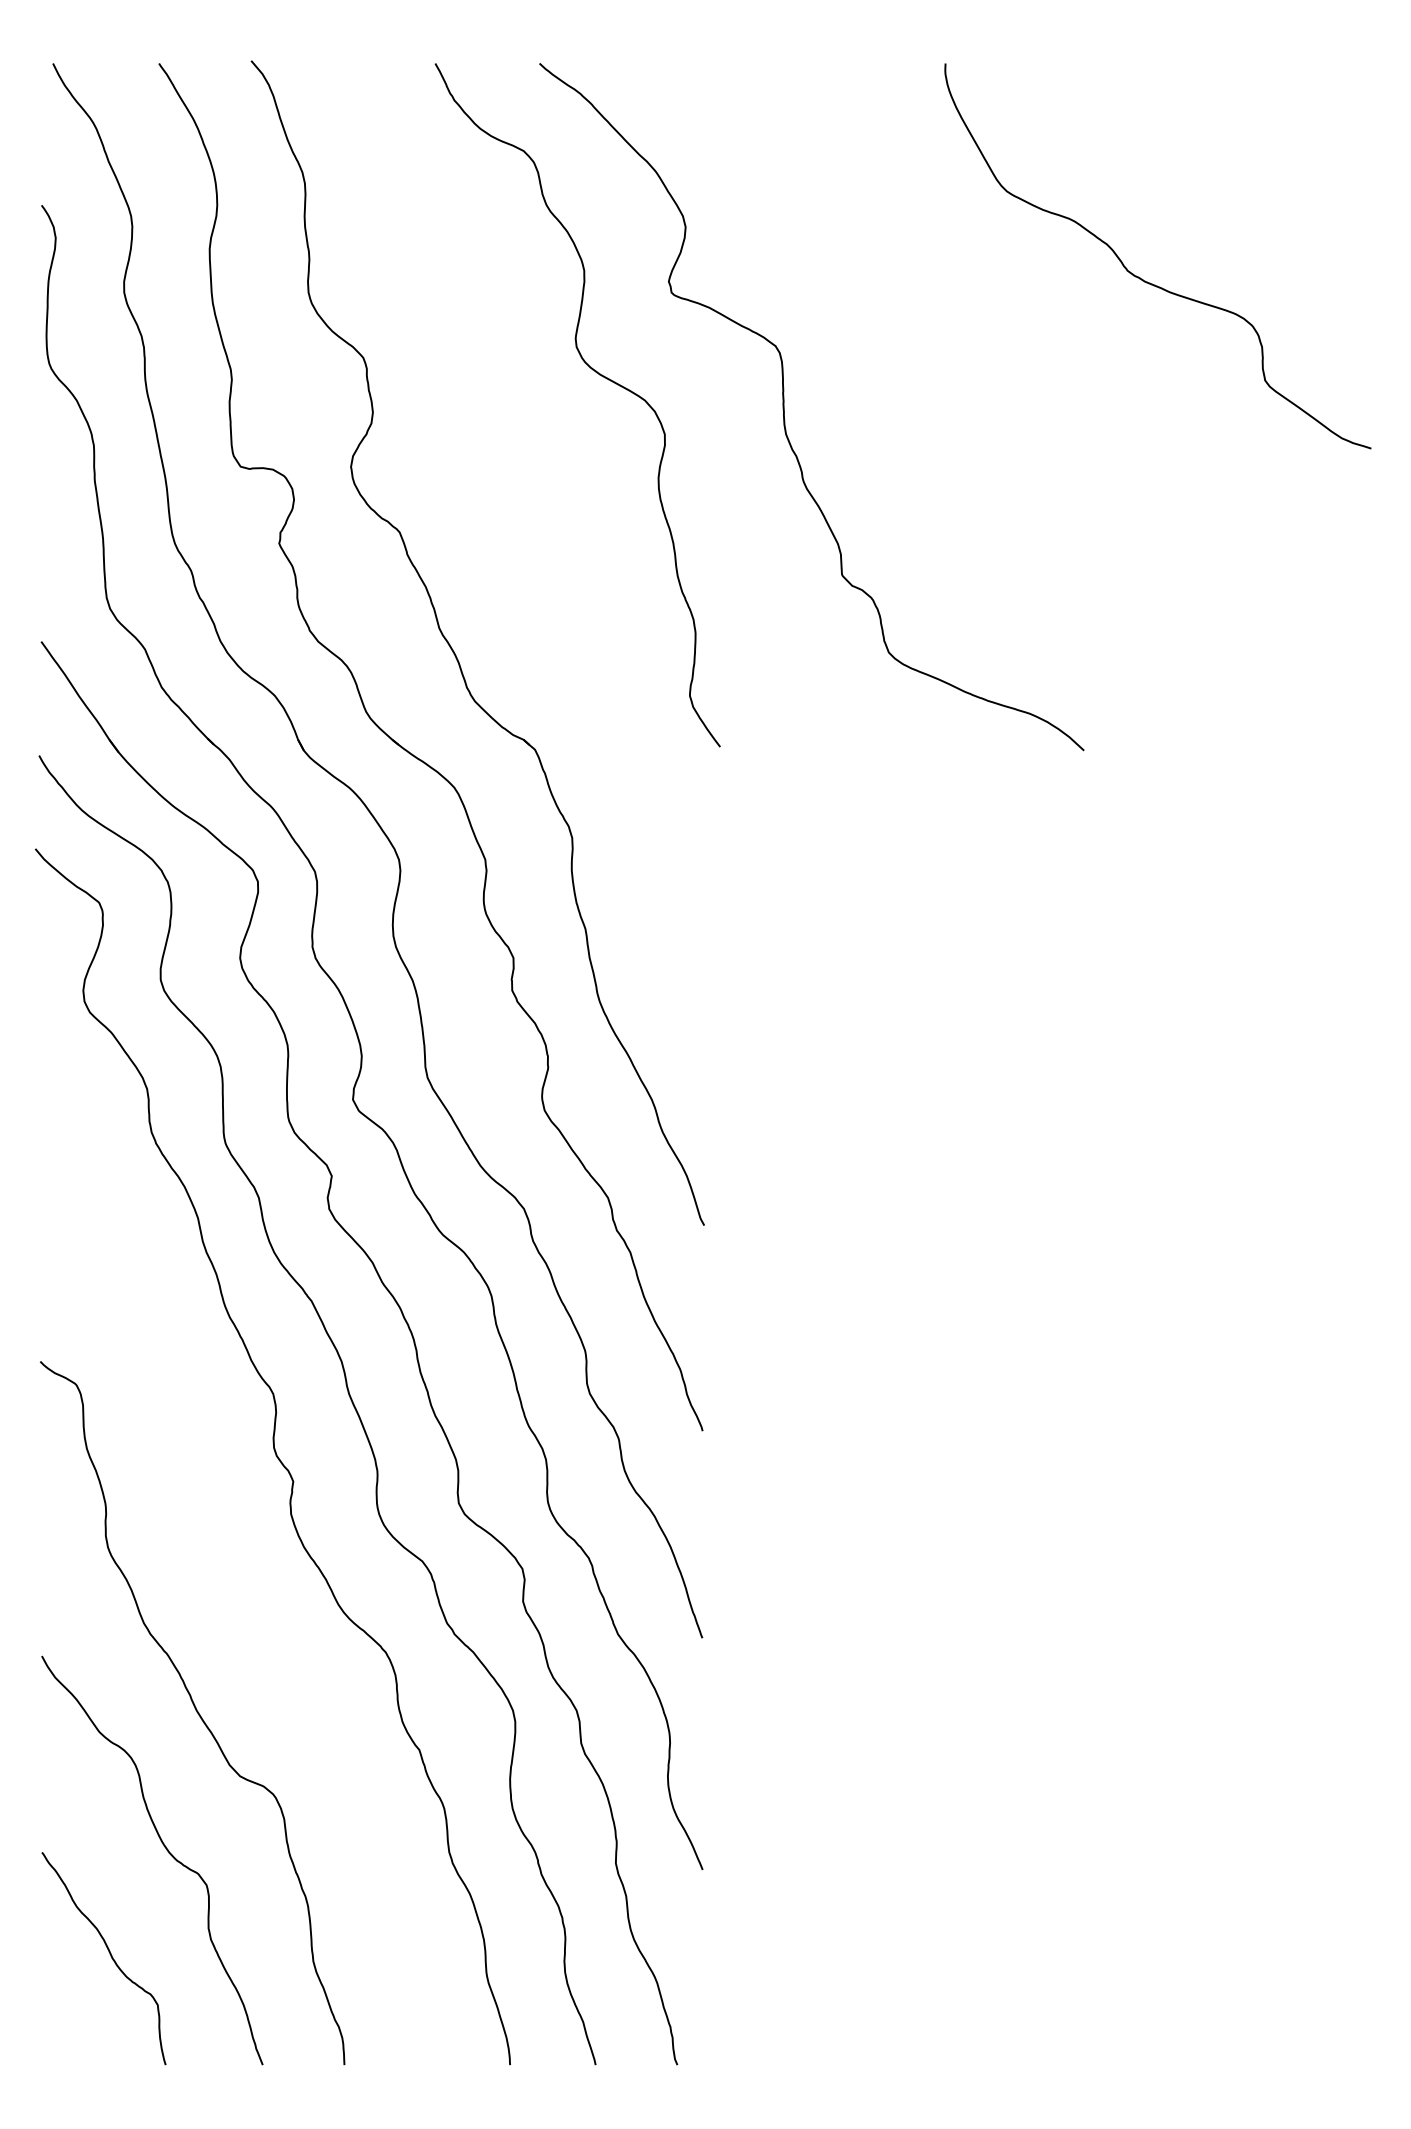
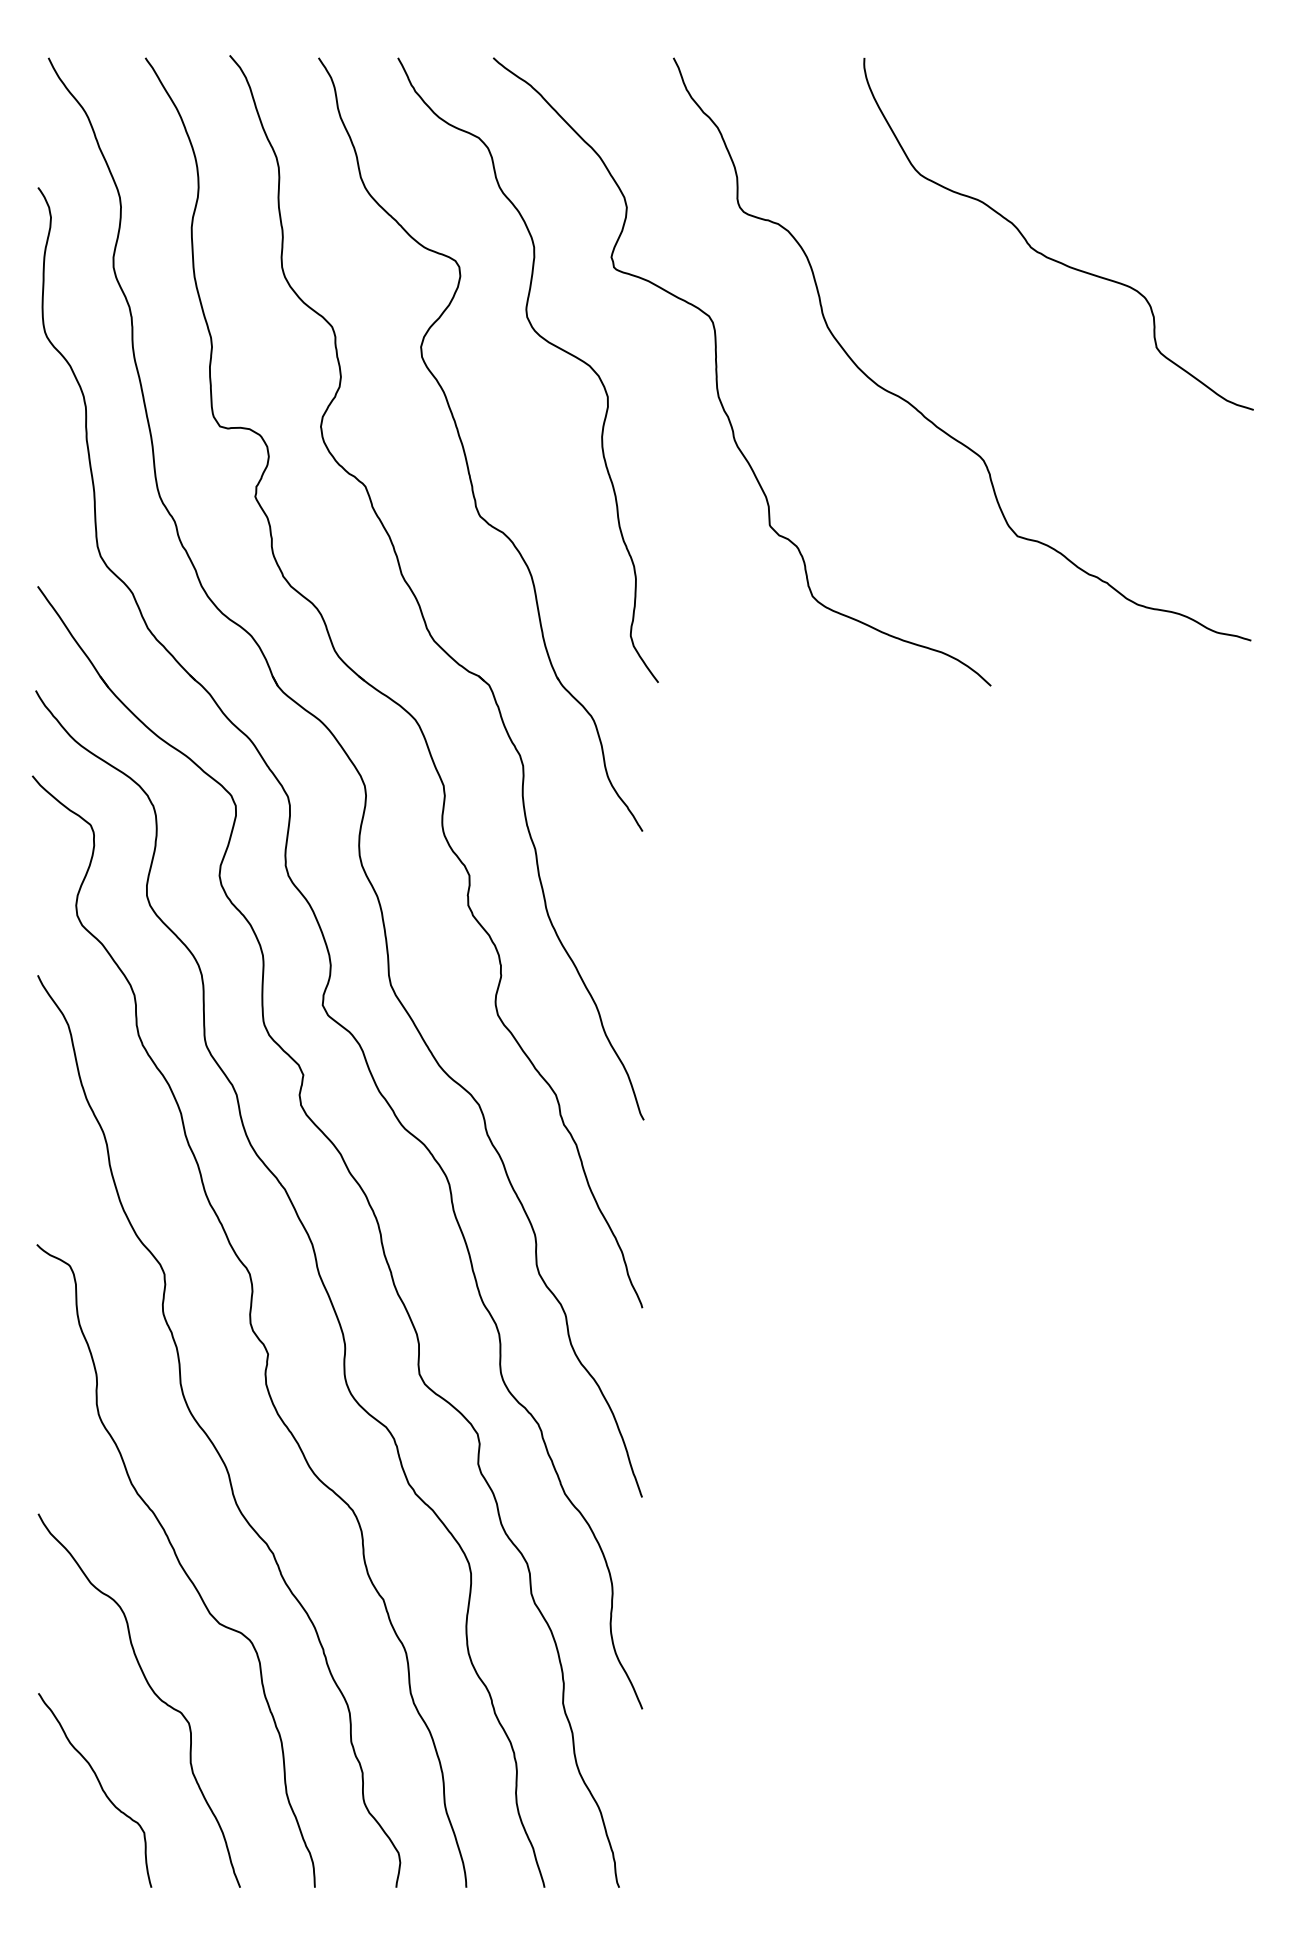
curve: (1001, 445) -> (915, 407), added
part: (508, 492) -> (464, 450), added
curve: (230, 1574) -> (210, 1439), added

